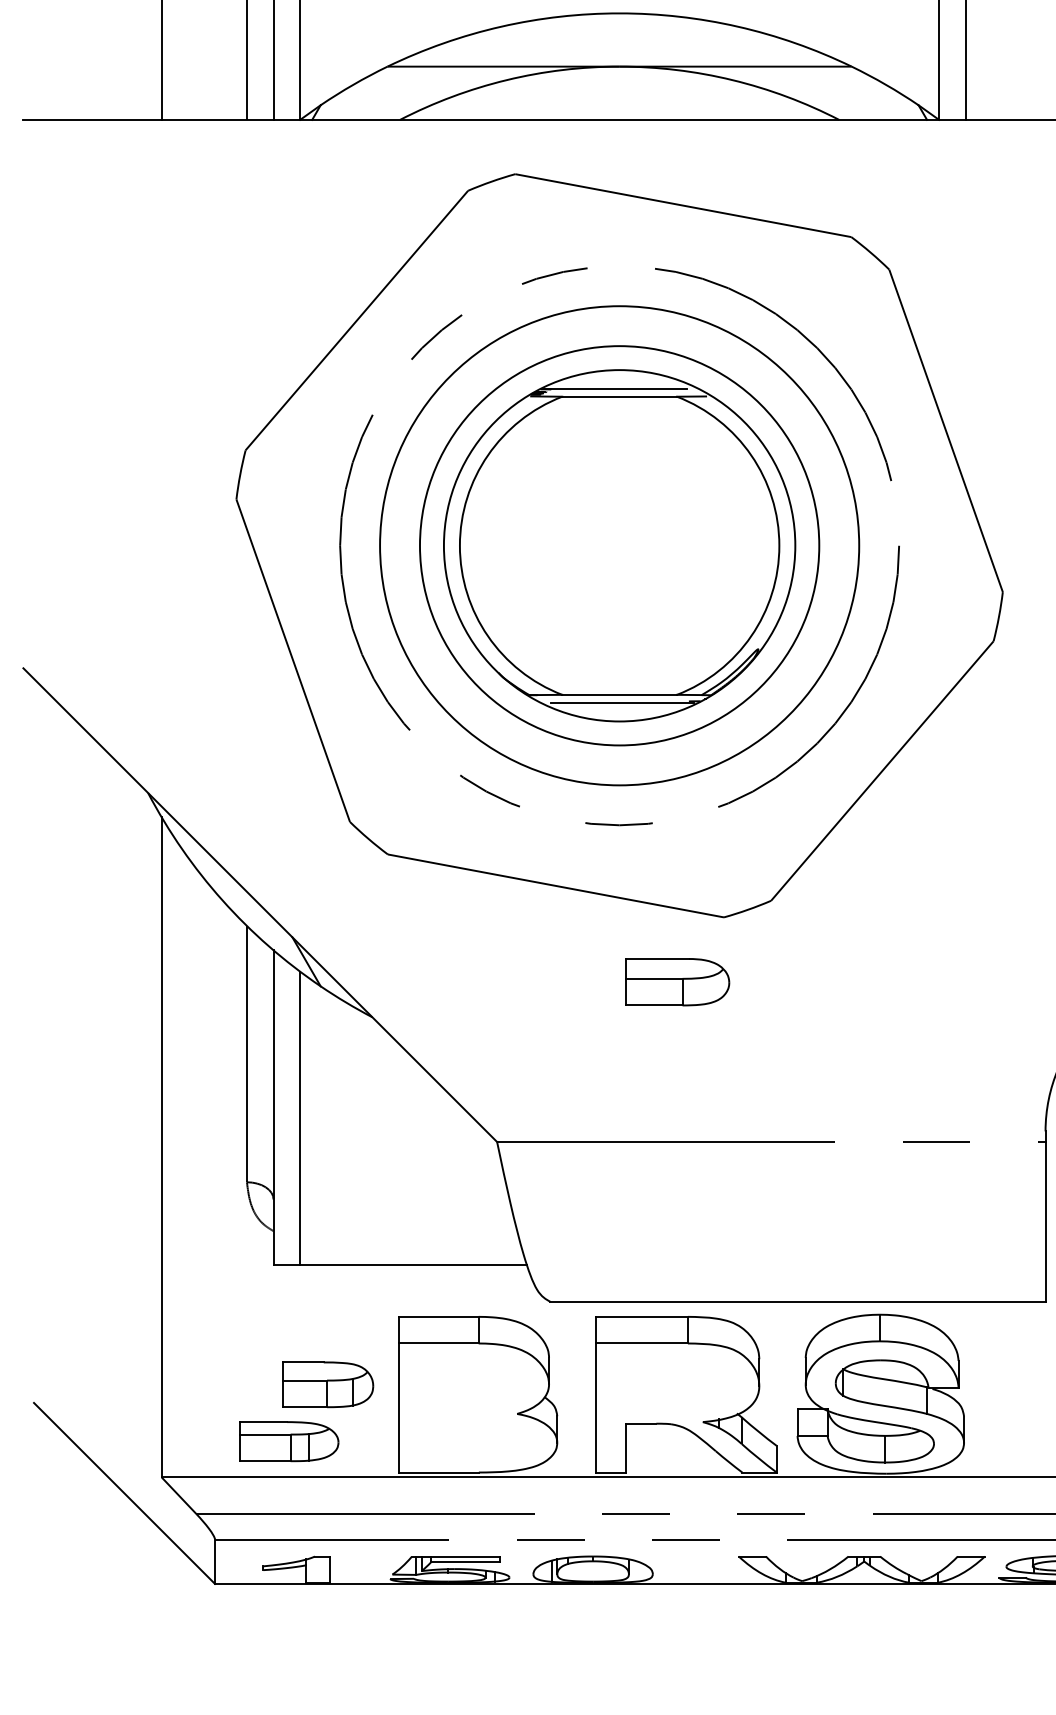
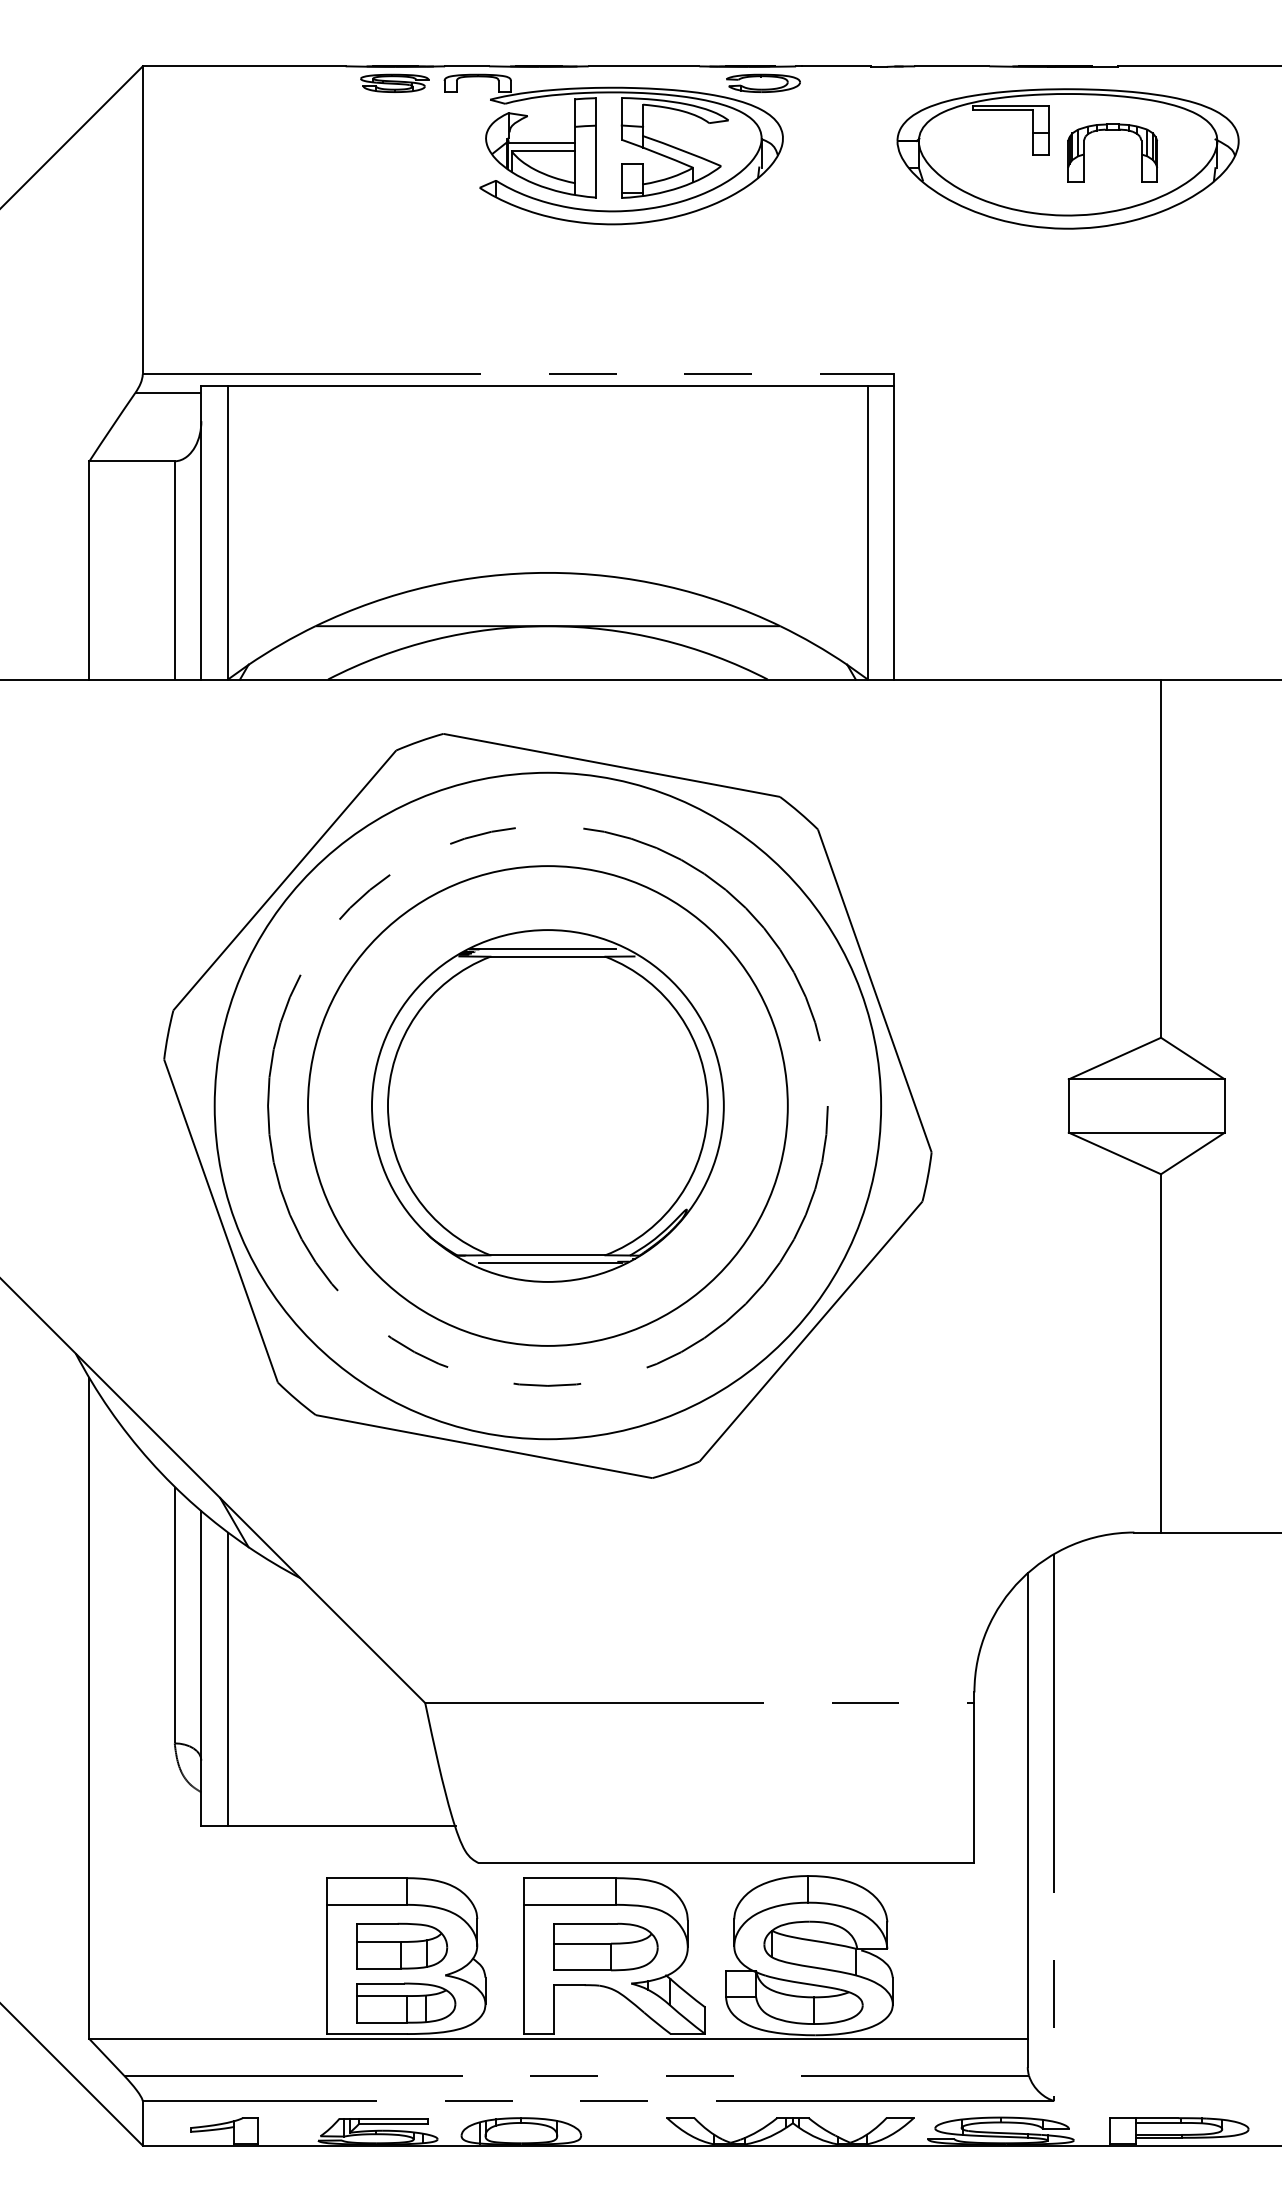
circle: (619, 545) -> (547, 1105), size x1.67
part: (677, 981) -> (605, 1946), moved
part: (328, 1384) -> (402, 1945), moved
part: (289, 1441) -> (406, 2002), moved

